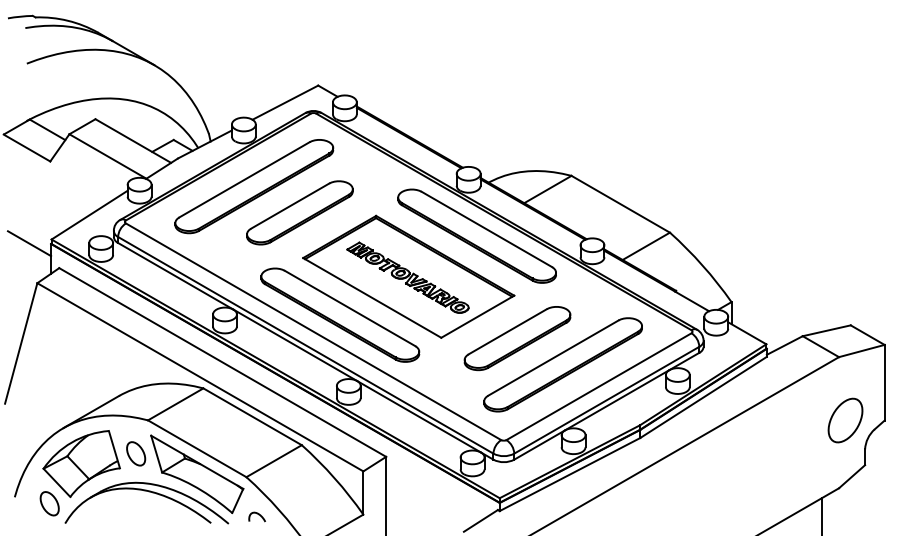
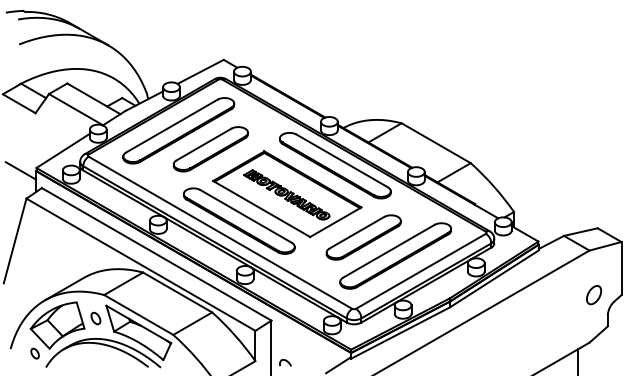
part: (845, 420) -> (594, 295), size x0.6
part: (136, 453) -> (96, 318), size x0.7
part: (49, 503) -> (35, 353), size x0.6
curve: (257, 514) -> (285, 361), moved

